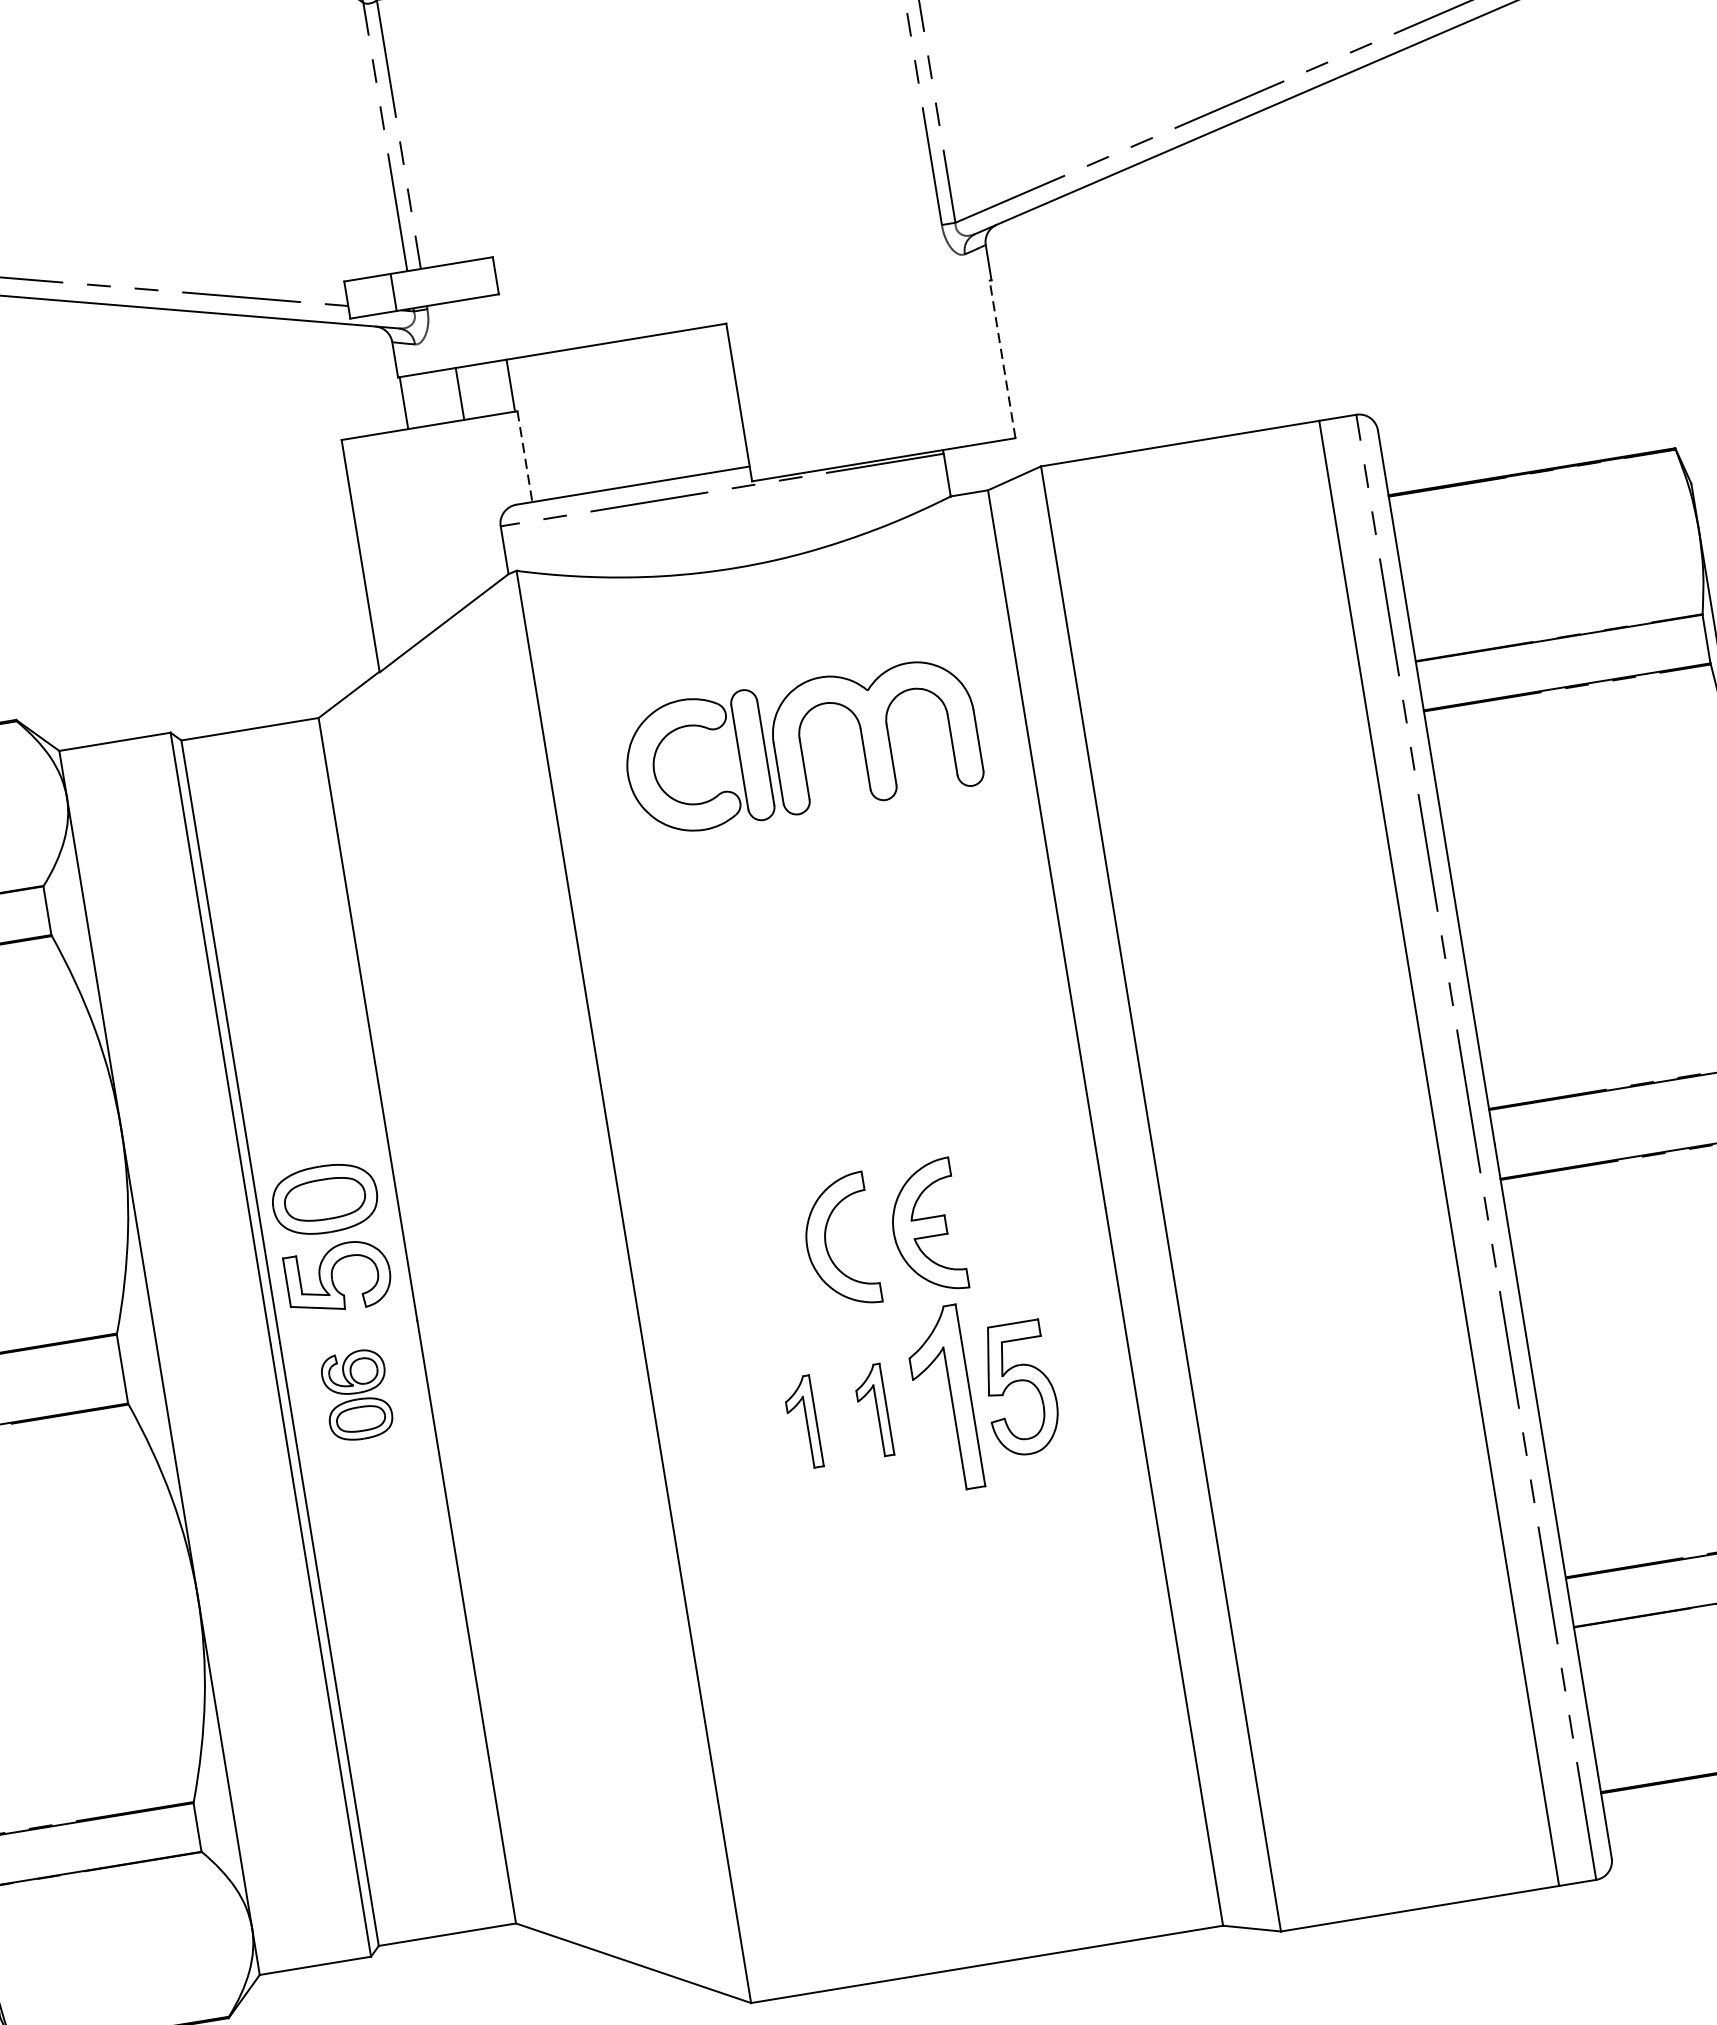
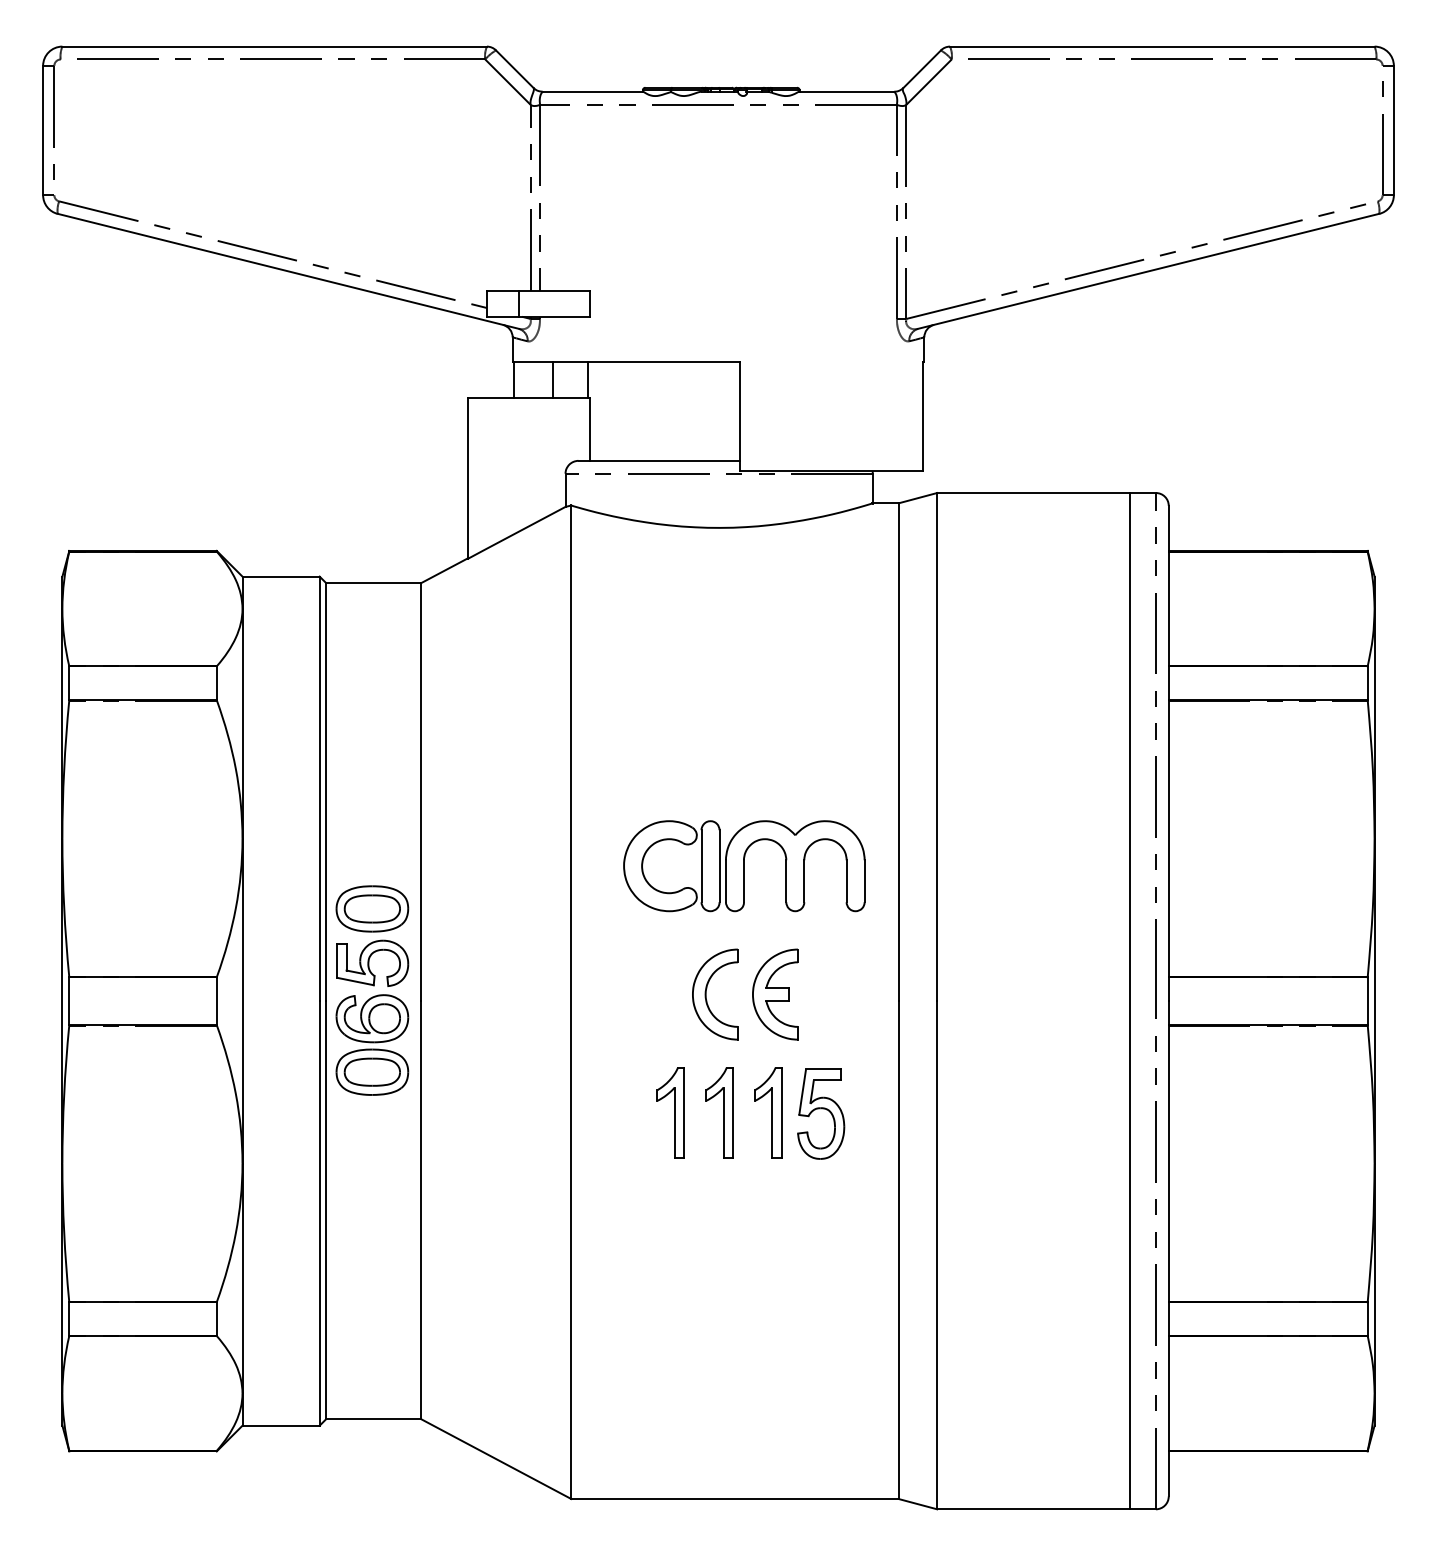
line: (1003, 359) -> (923, 416), dashed -> solid
line: (524, 456) -> (589, 429), dashed -> solid
part: (801, 747) -> (744, 866), moved
part: (357, 1394) -> (372, 1044), size x1.67
part: (944, 1399) -> (768, 1112), size x0.71
part: (873, 1410) -> (719, 1112), size x1.43
part: (802, 1422) -> (670, 1112), size x1.43

